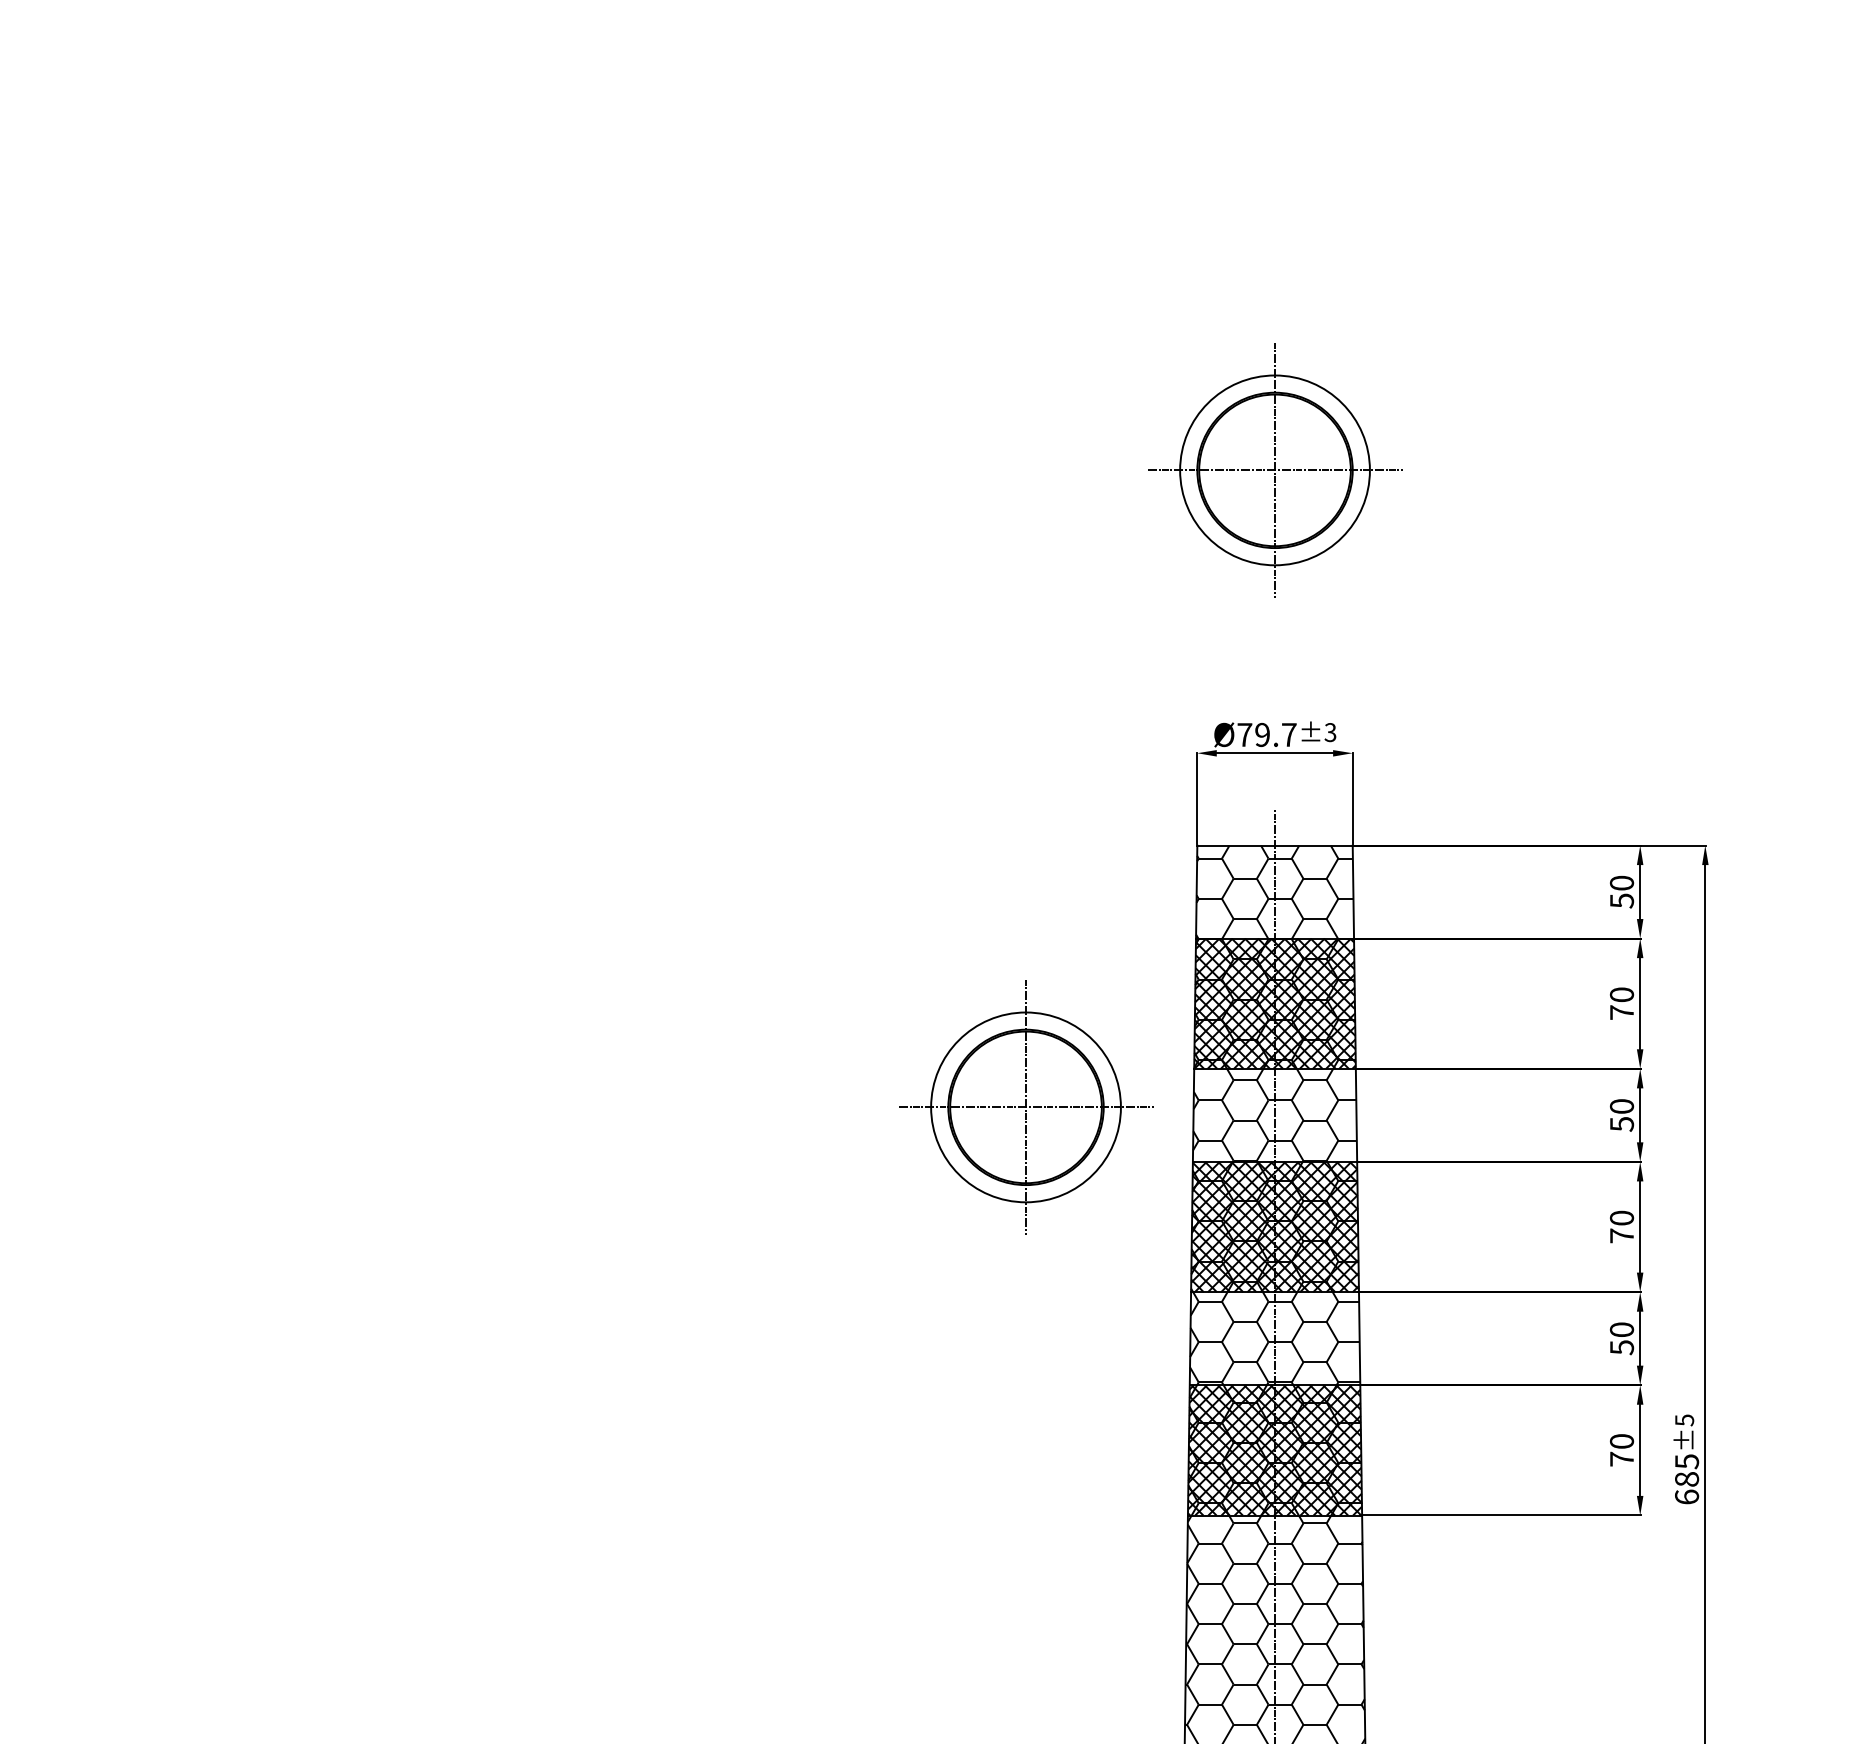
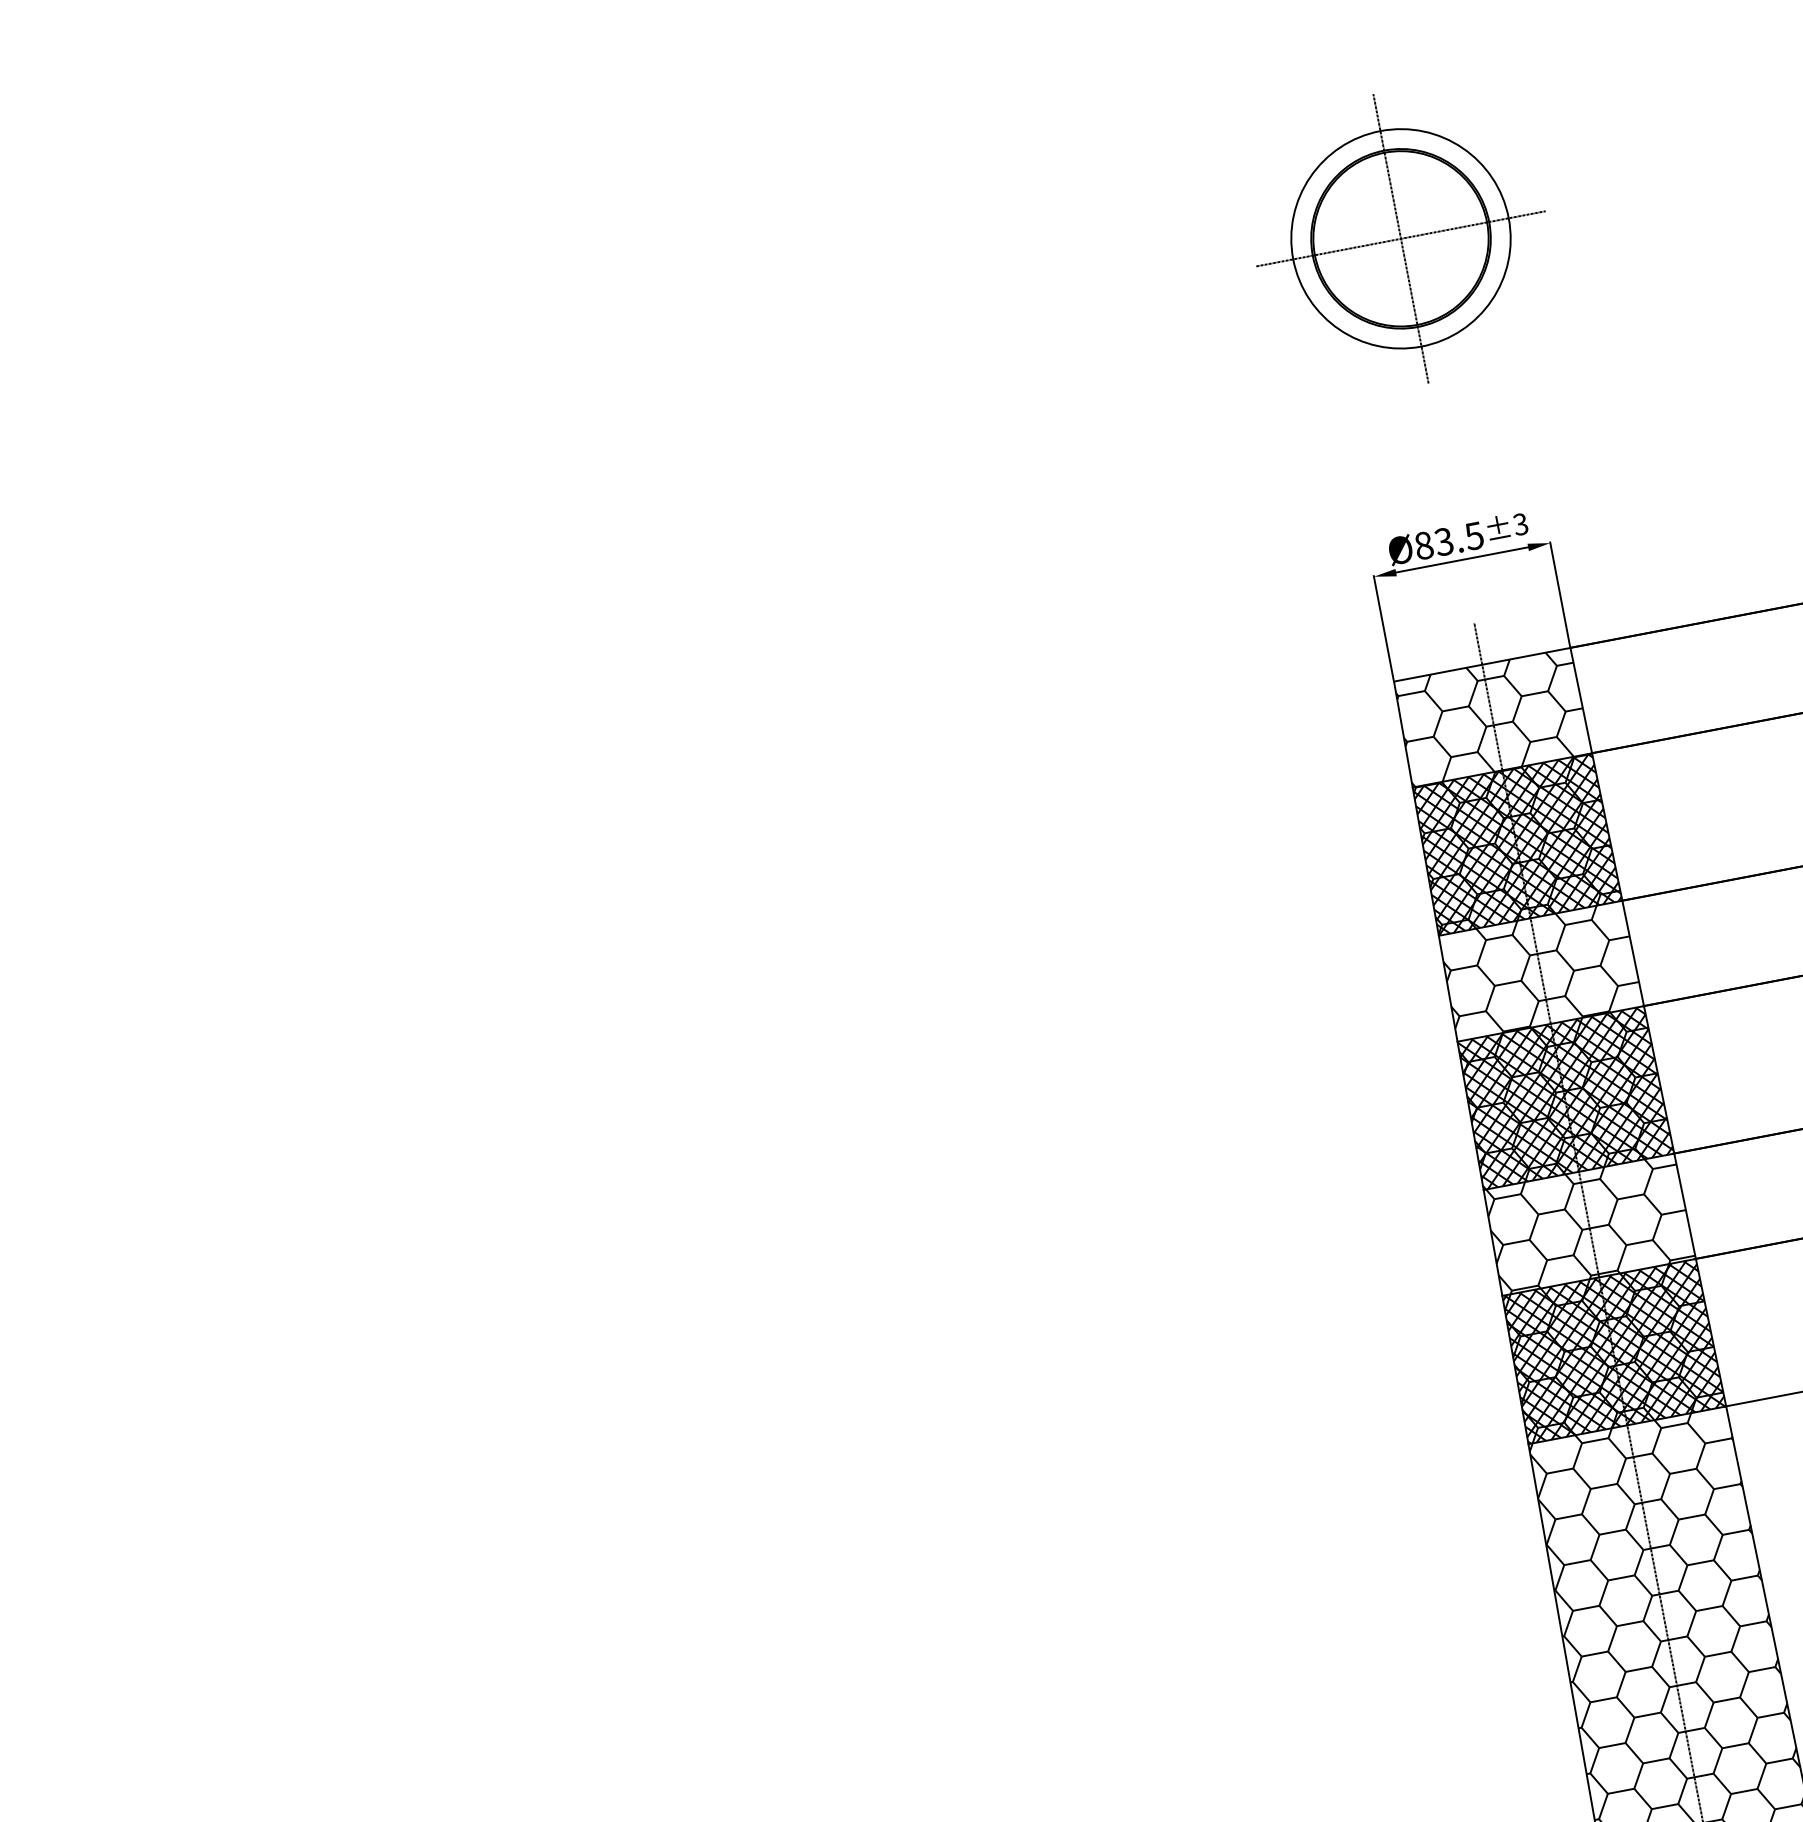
text: (1266, 735) -> (1448, 541), Ø79.7 -> Ø83.5
part: (1026, 1107) -> (1256, 1015), removed

